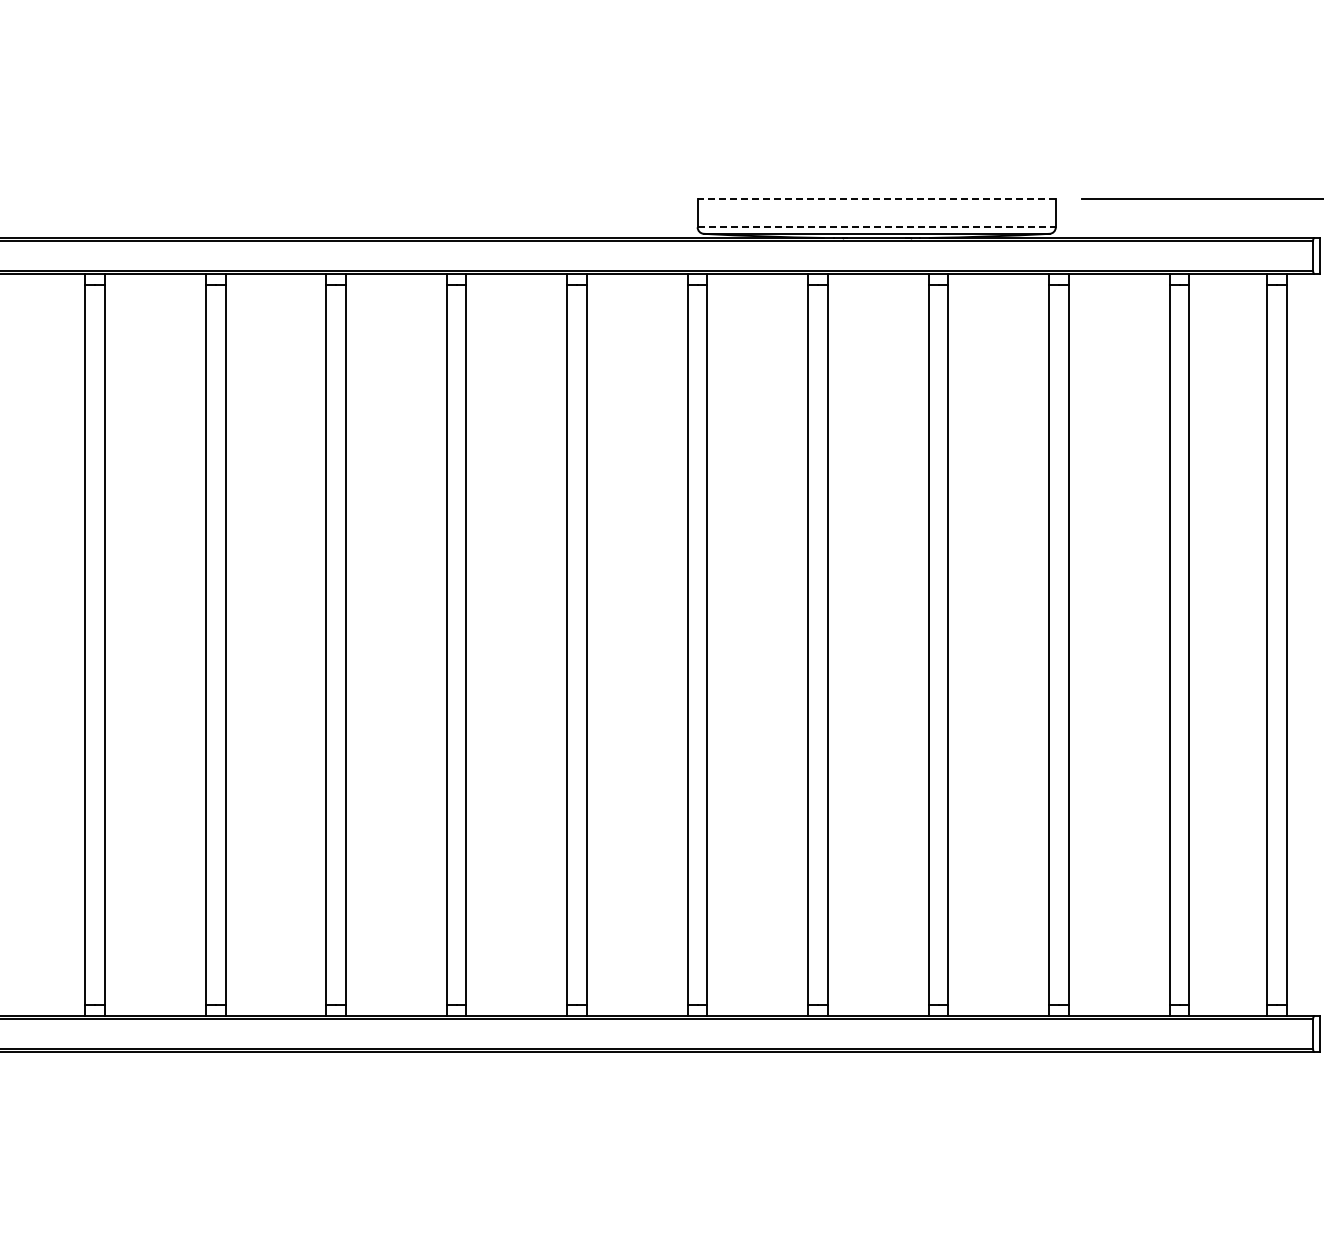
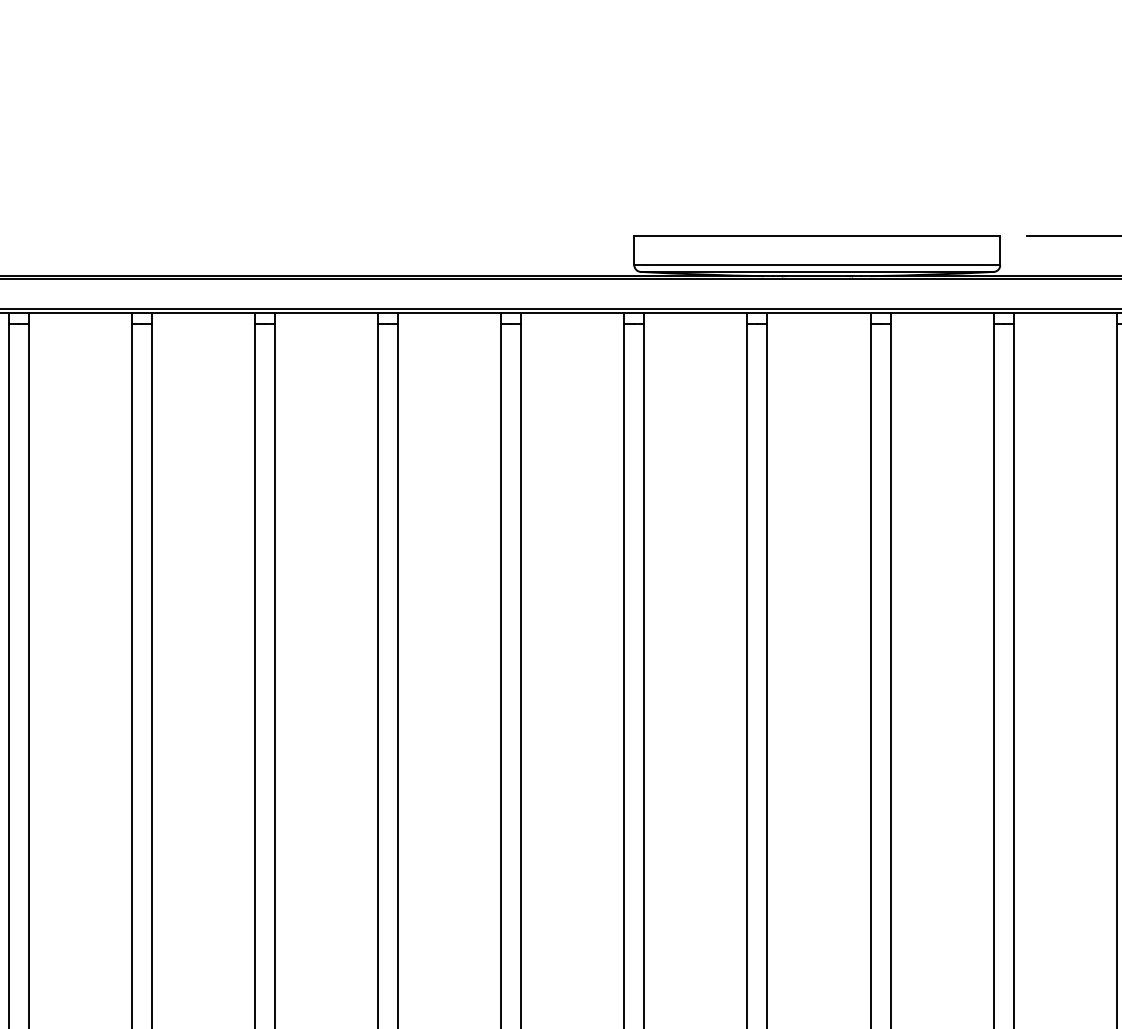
line: (876, 198) -> (817, 235), dashed -> solid
line: (877, 227) -> (818, 265), dashed -> solid

